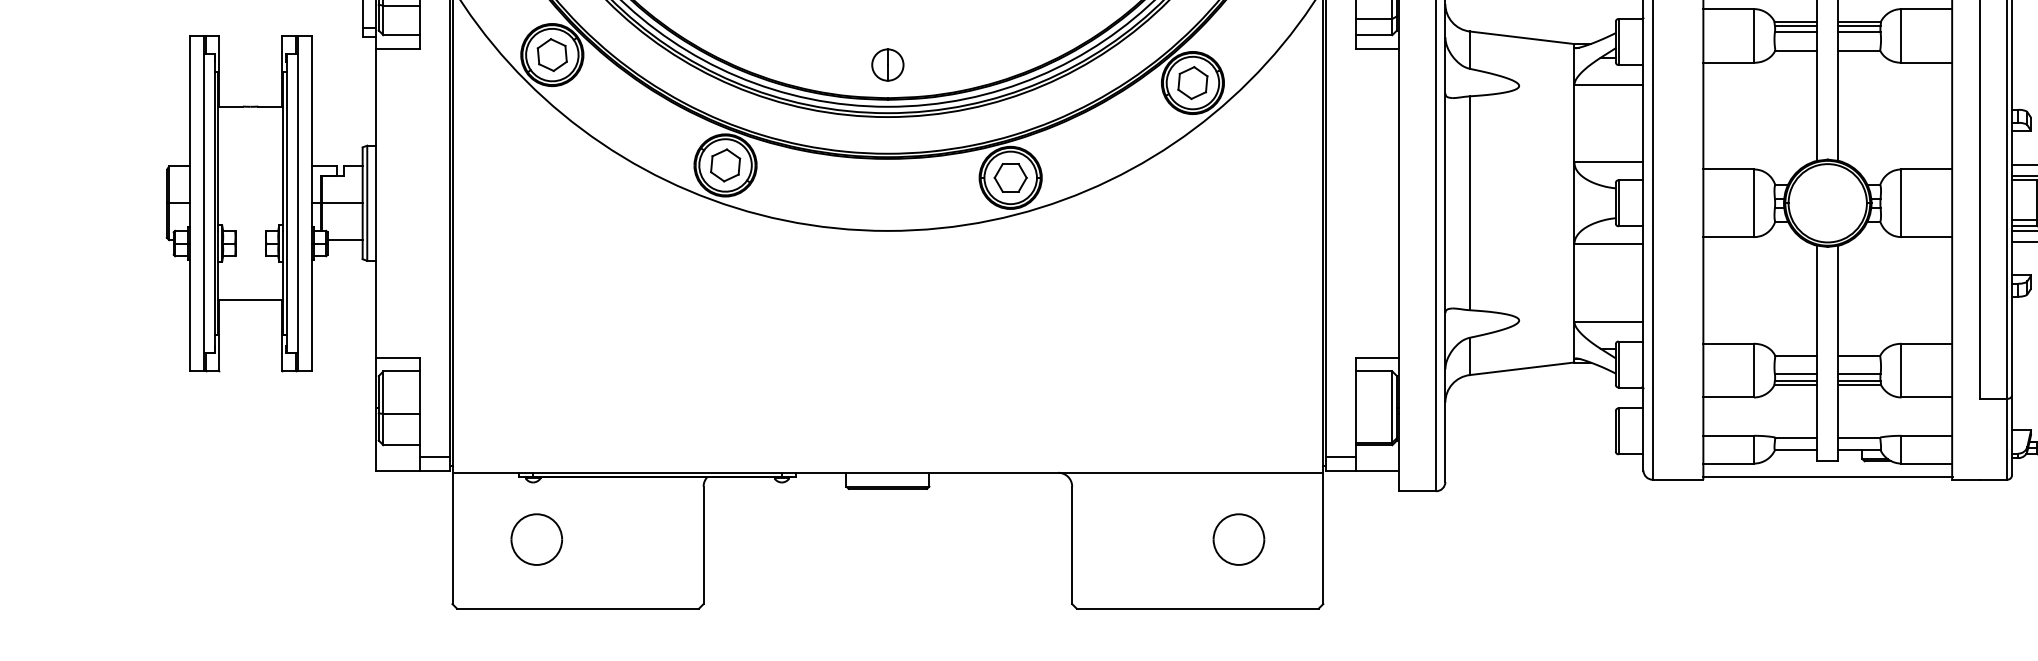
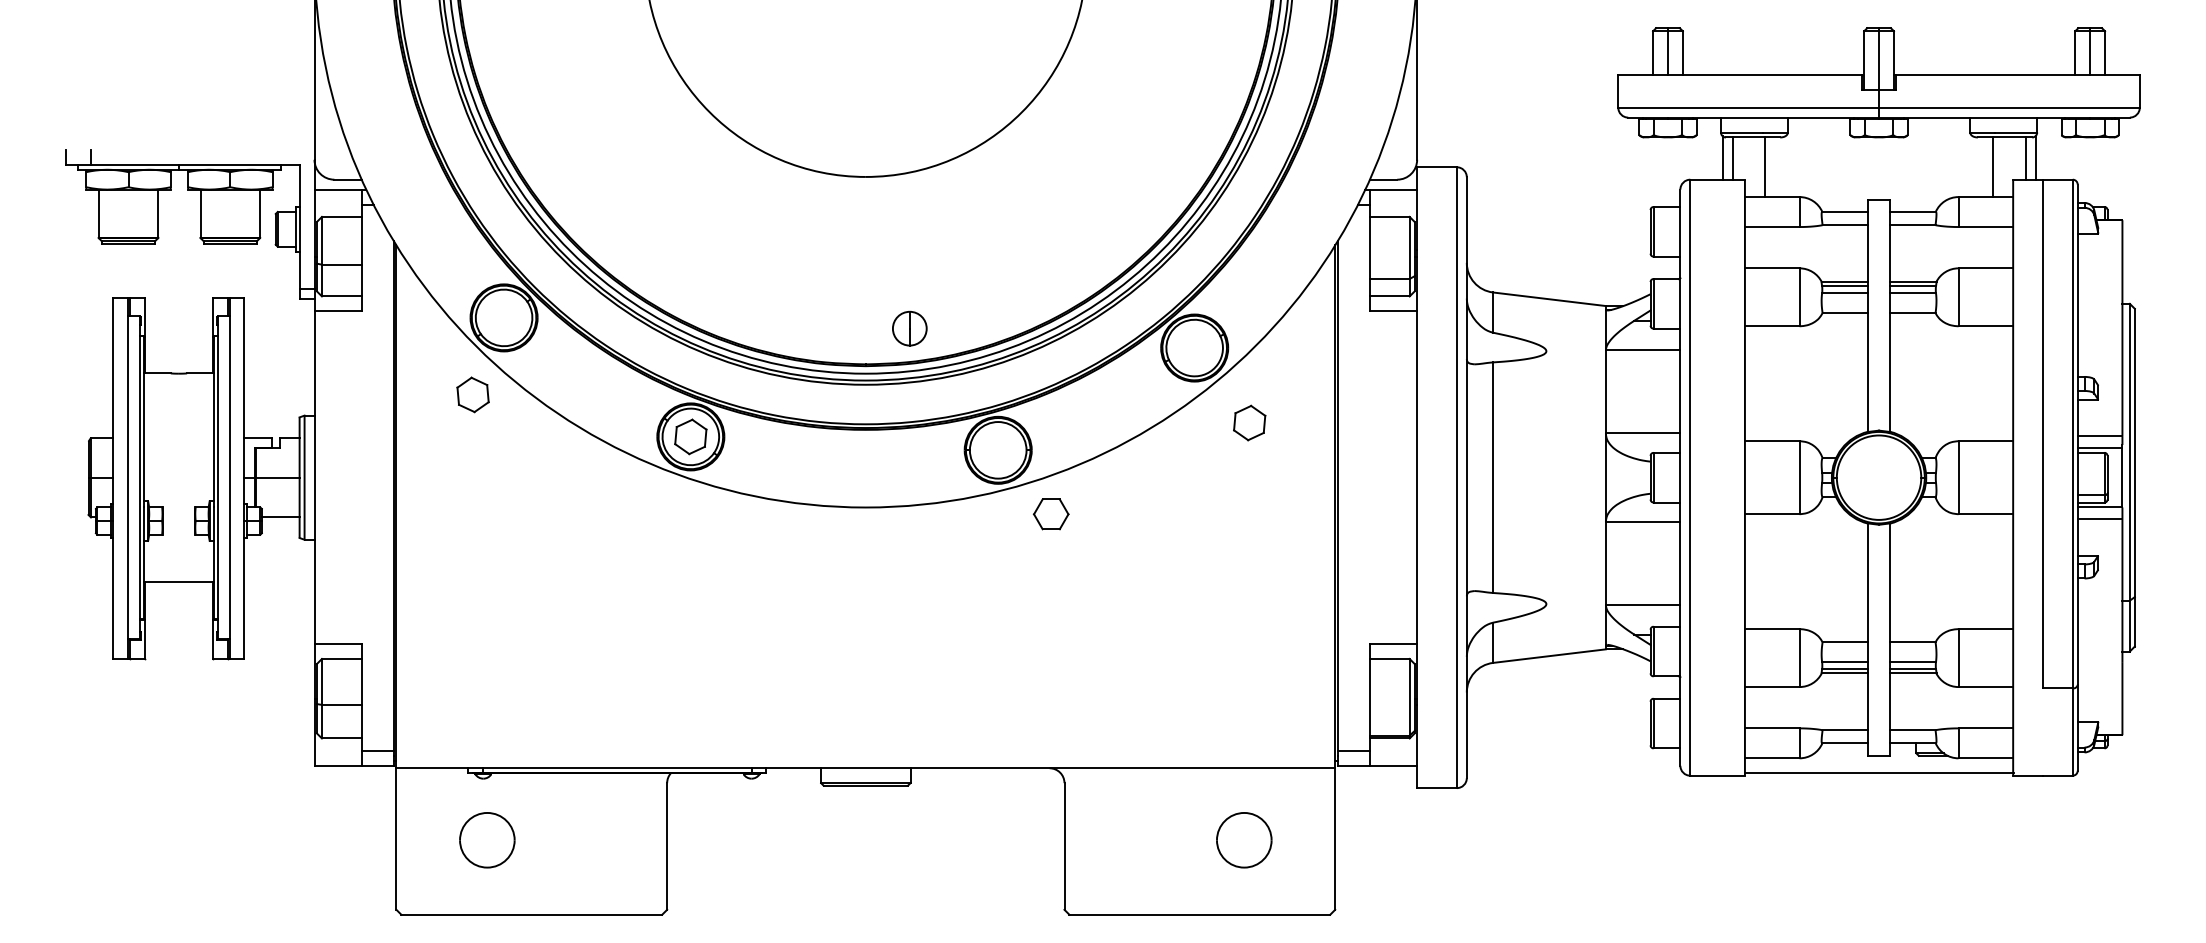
part: (551, 54) -> (472, 394), moved
part: (887, 64) -> (909, 328), moved
part: (1192, 82) -> (1249, 422), moved
part: (1010, 178) -> (1050, 514), moved

